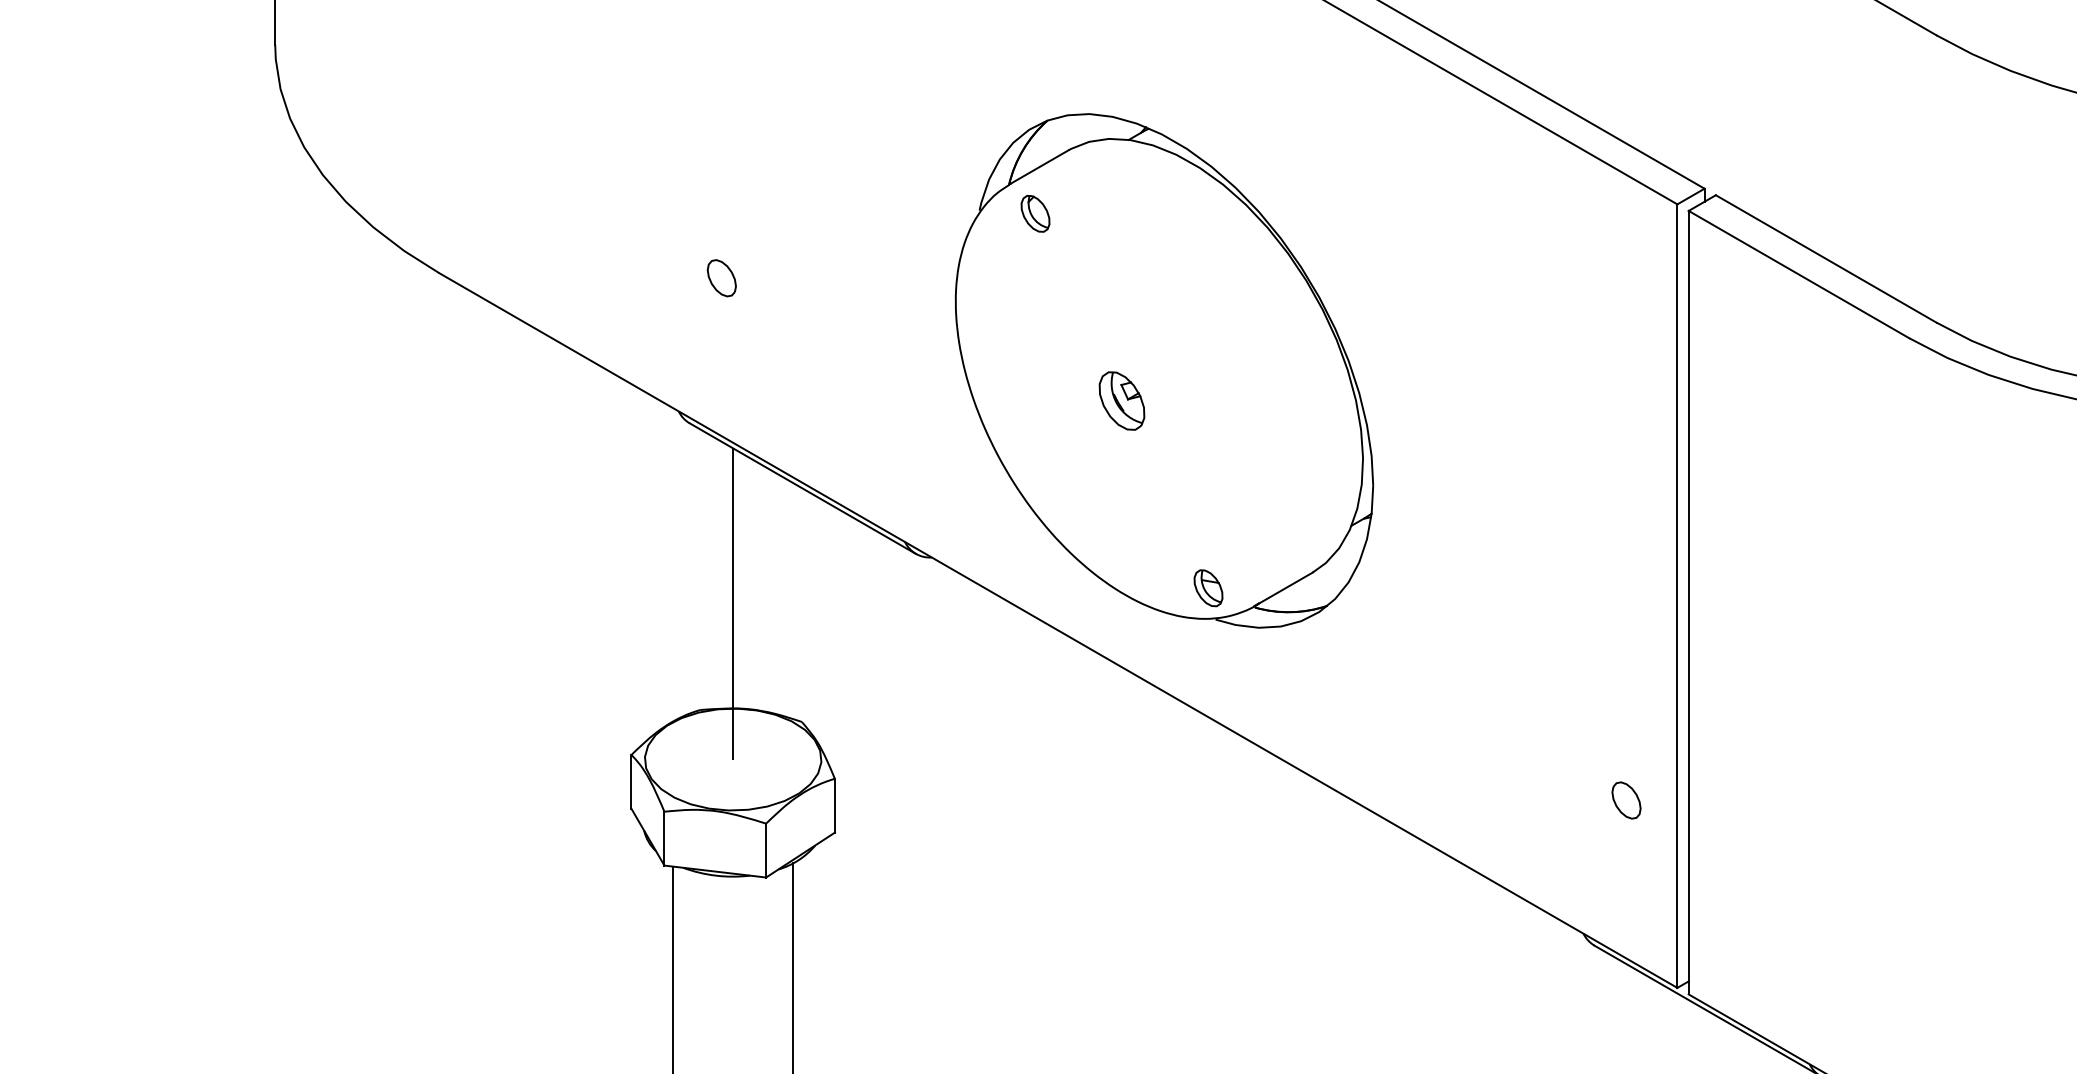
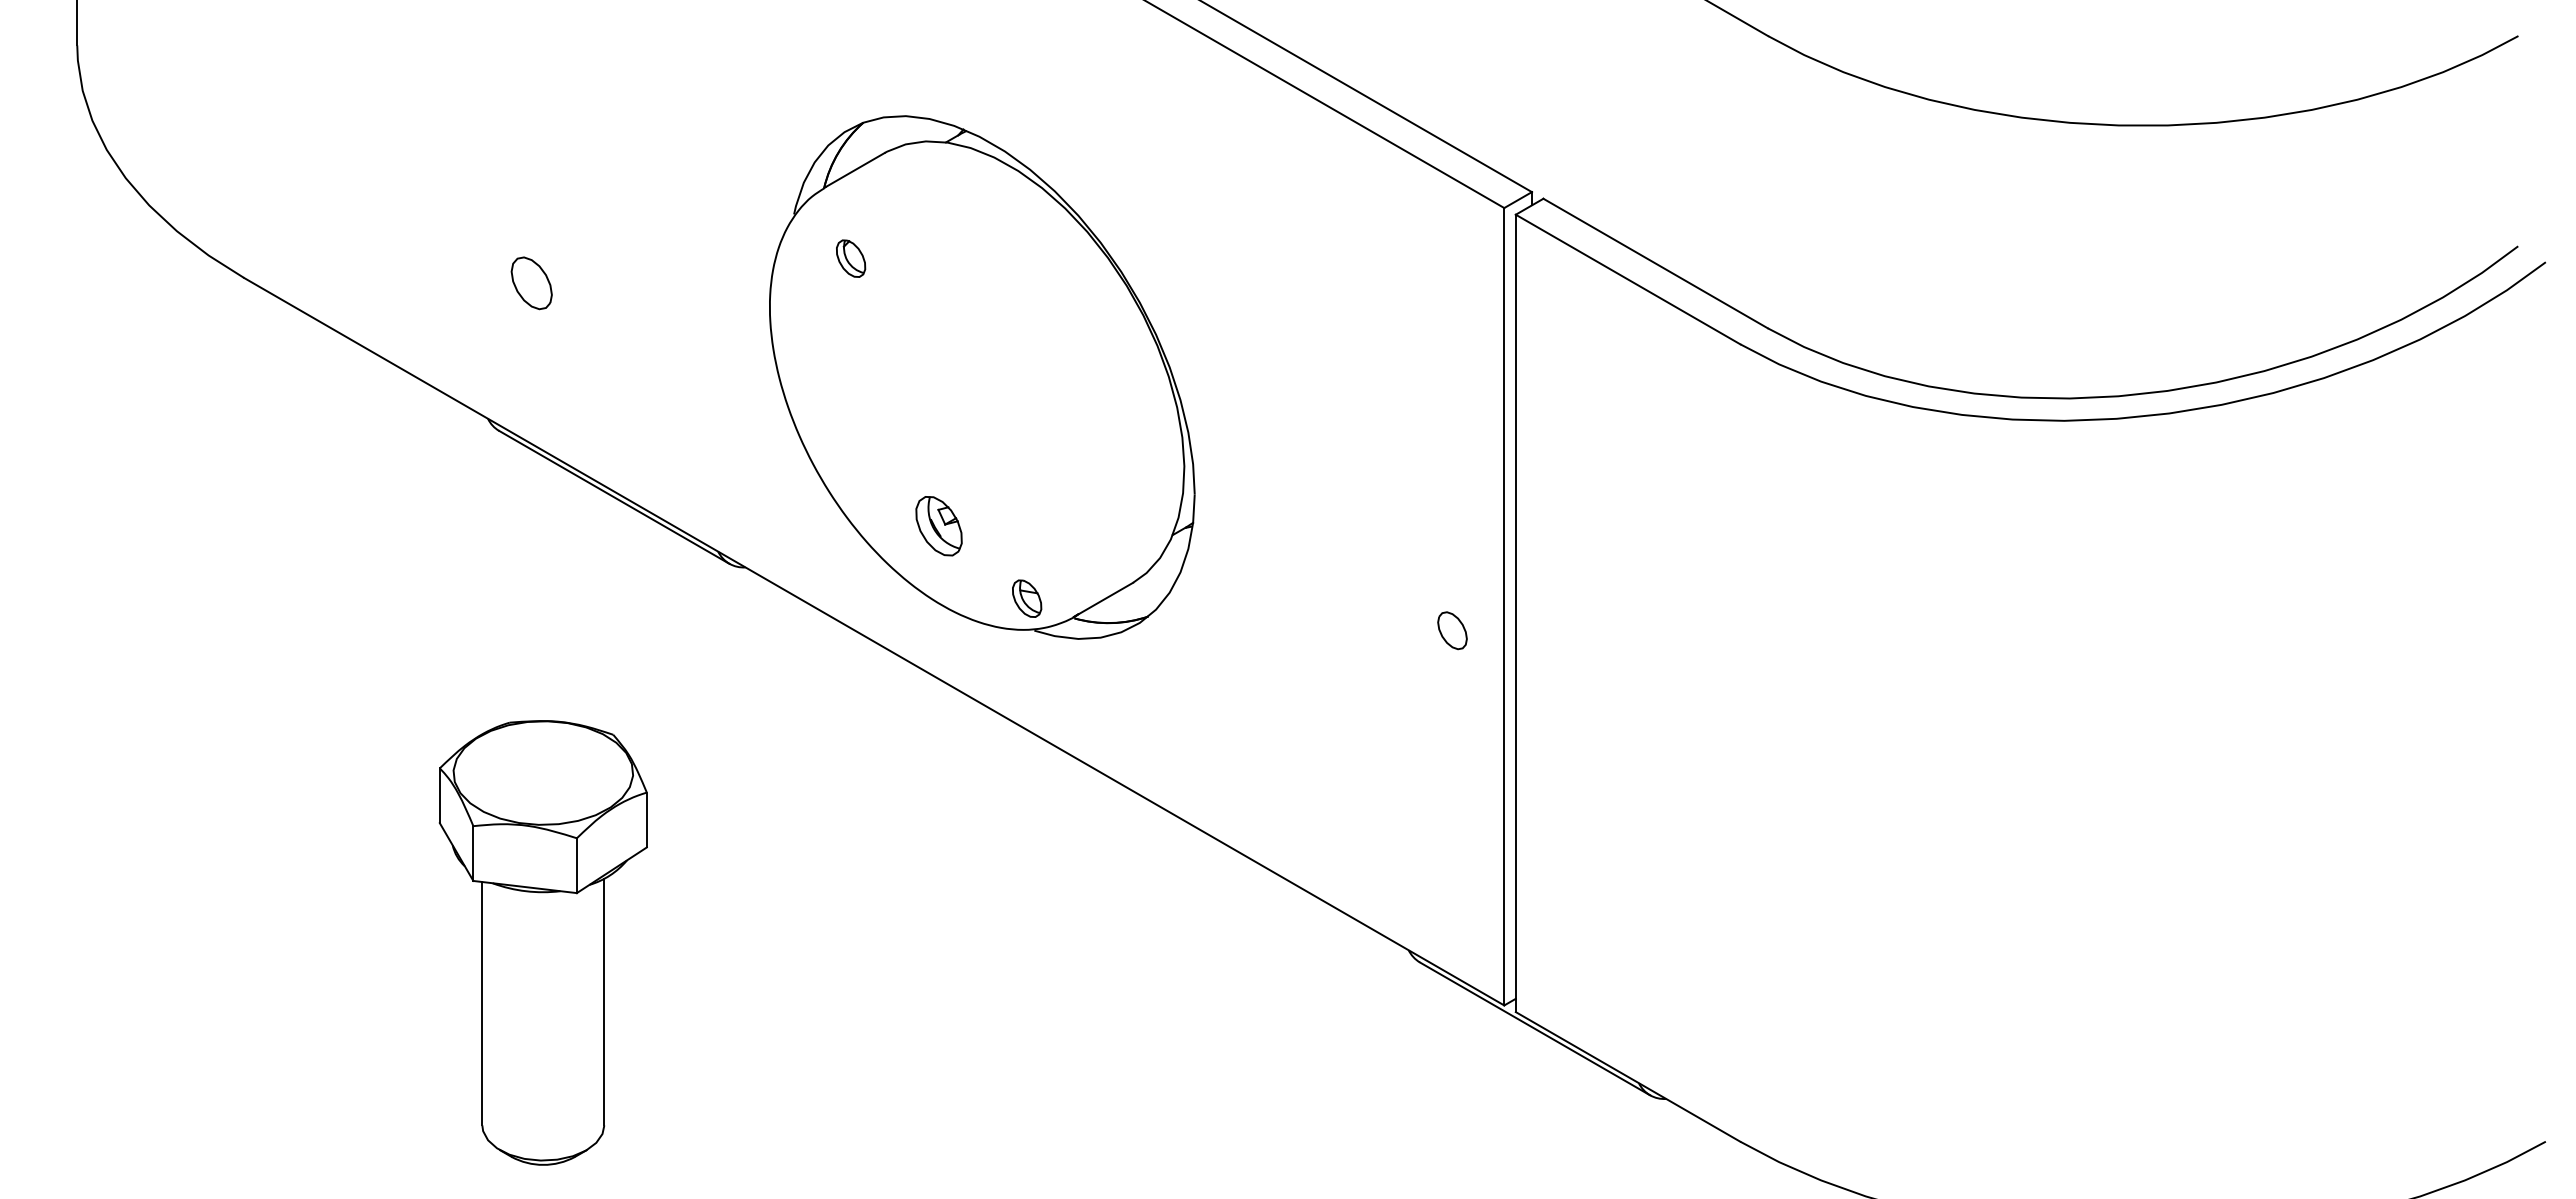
part: (1035, 213) -> (851, 258), moved
part: (721, 277) -> (531, 282), size x1.4
part: (1121, 401) -> (938, 526), moved
line: (733, 603) -> (543, 614), removed
part: (1626, 800) -> (1452, 630), moved

